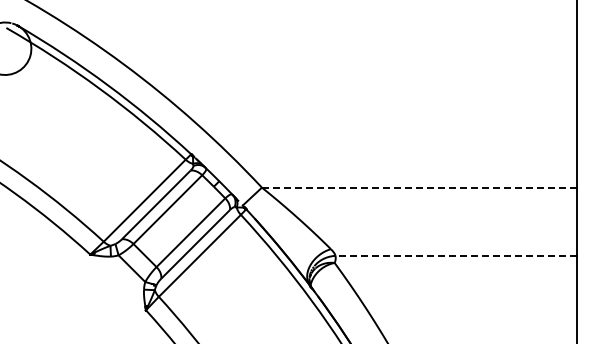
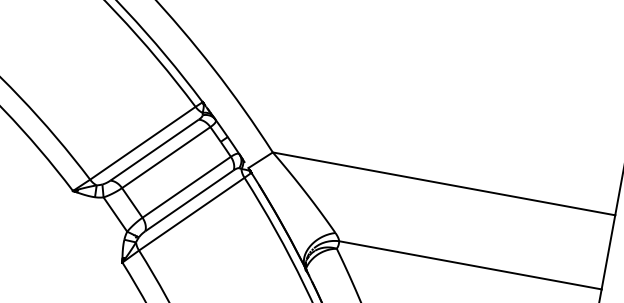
line: (419, 187) -> (444, 183), dashed -> solid
line: (456, 255) -> (470, 264), dashed -> solid

